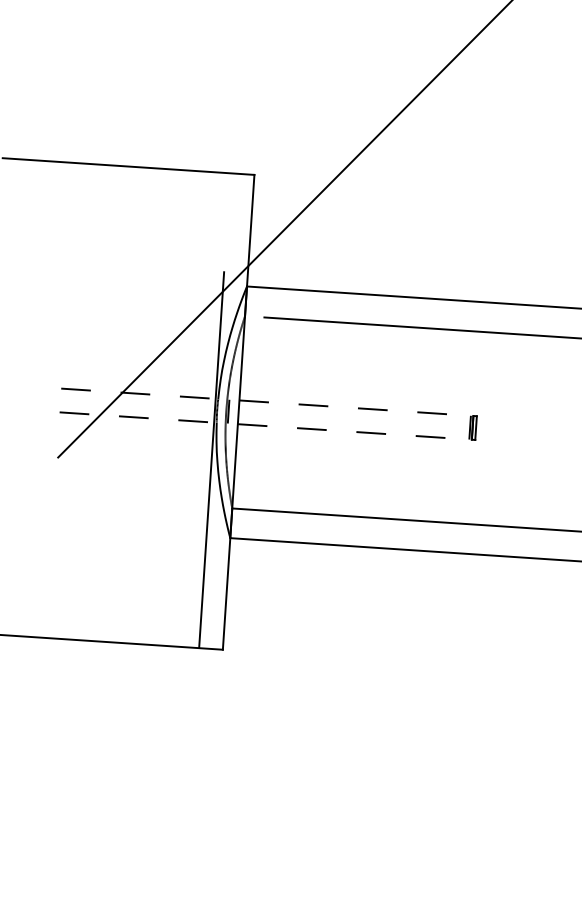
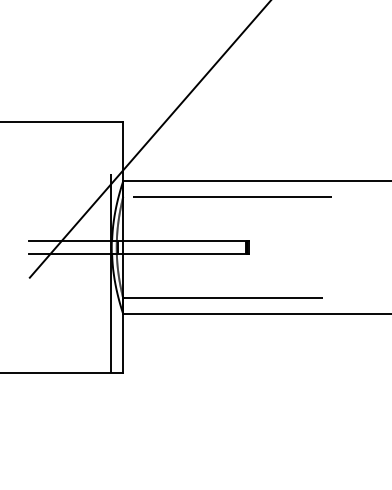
line: (268, 402) -> (138, 241), dashed -> solid
line: (266, 425) -> (138, 253), dashed -> solid

